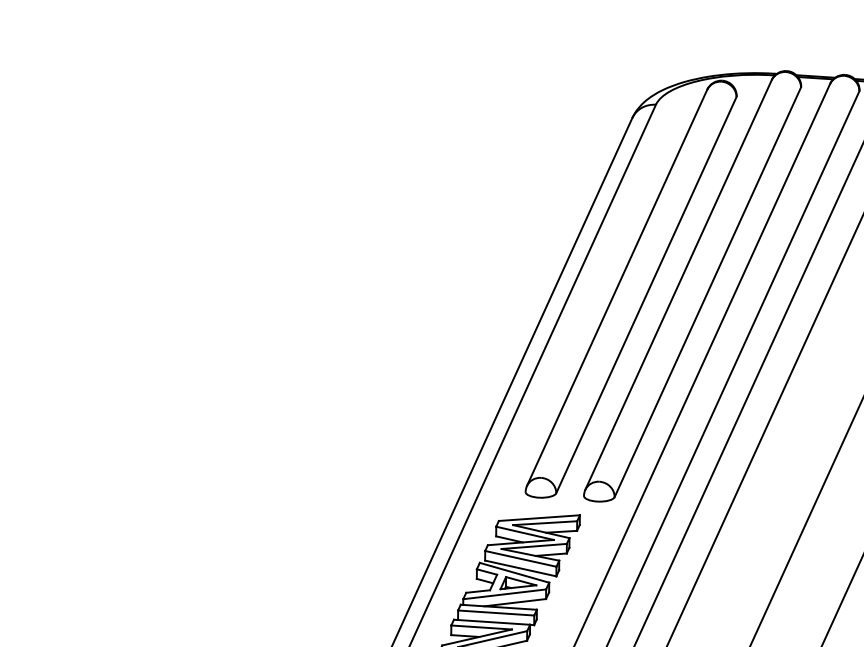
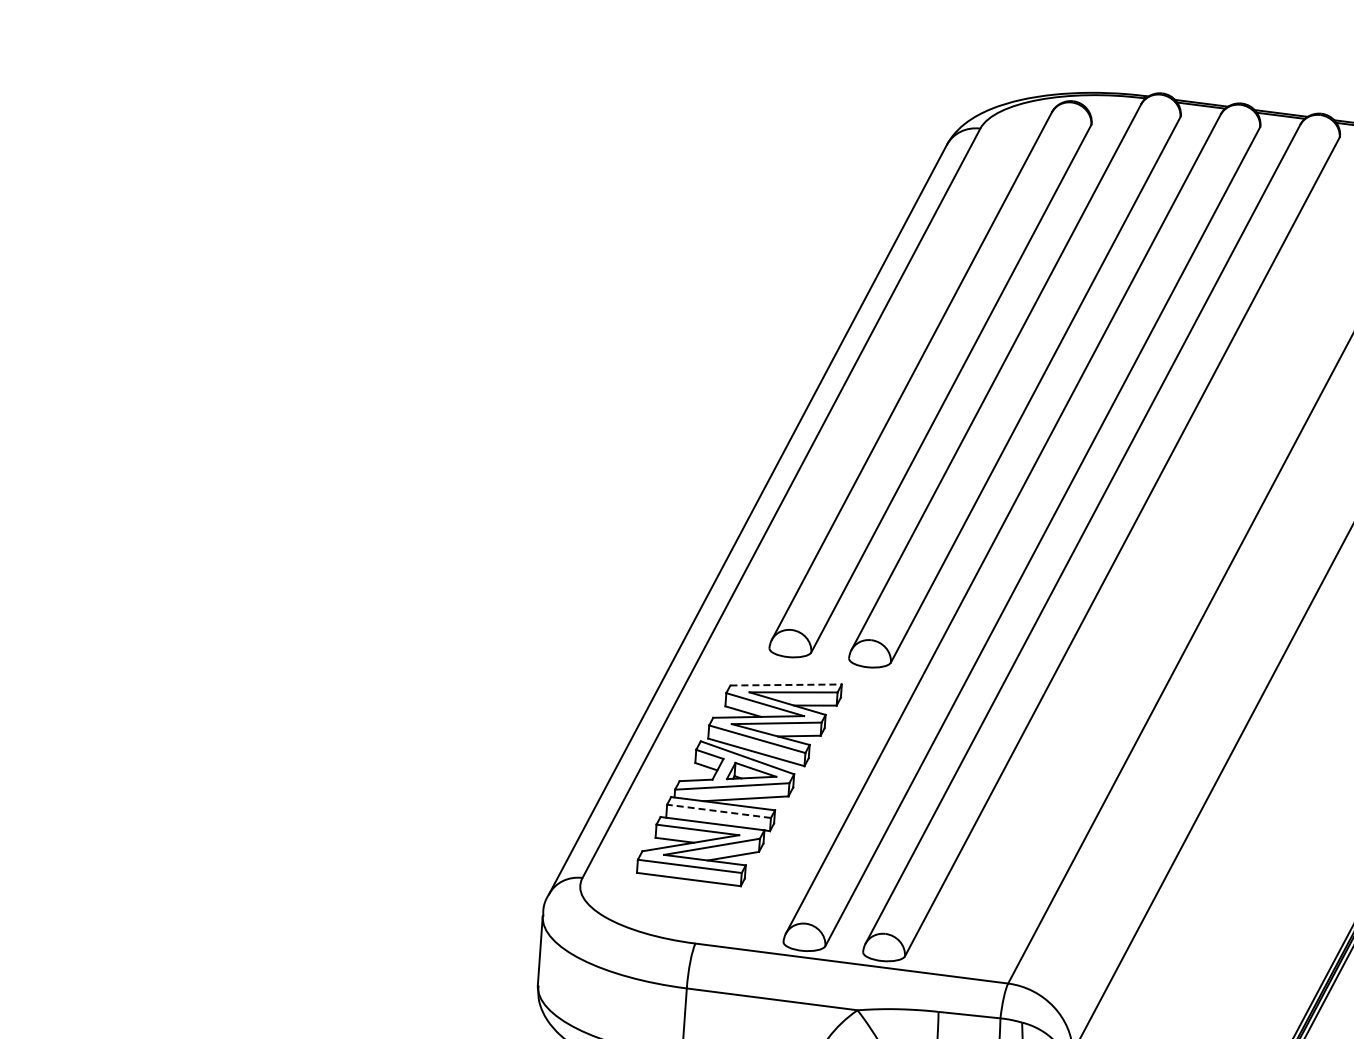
line: (539, 517) -> (786, 684), solid -> dashed
line: (495, 613) -> (718, 811), solid -> dashed

